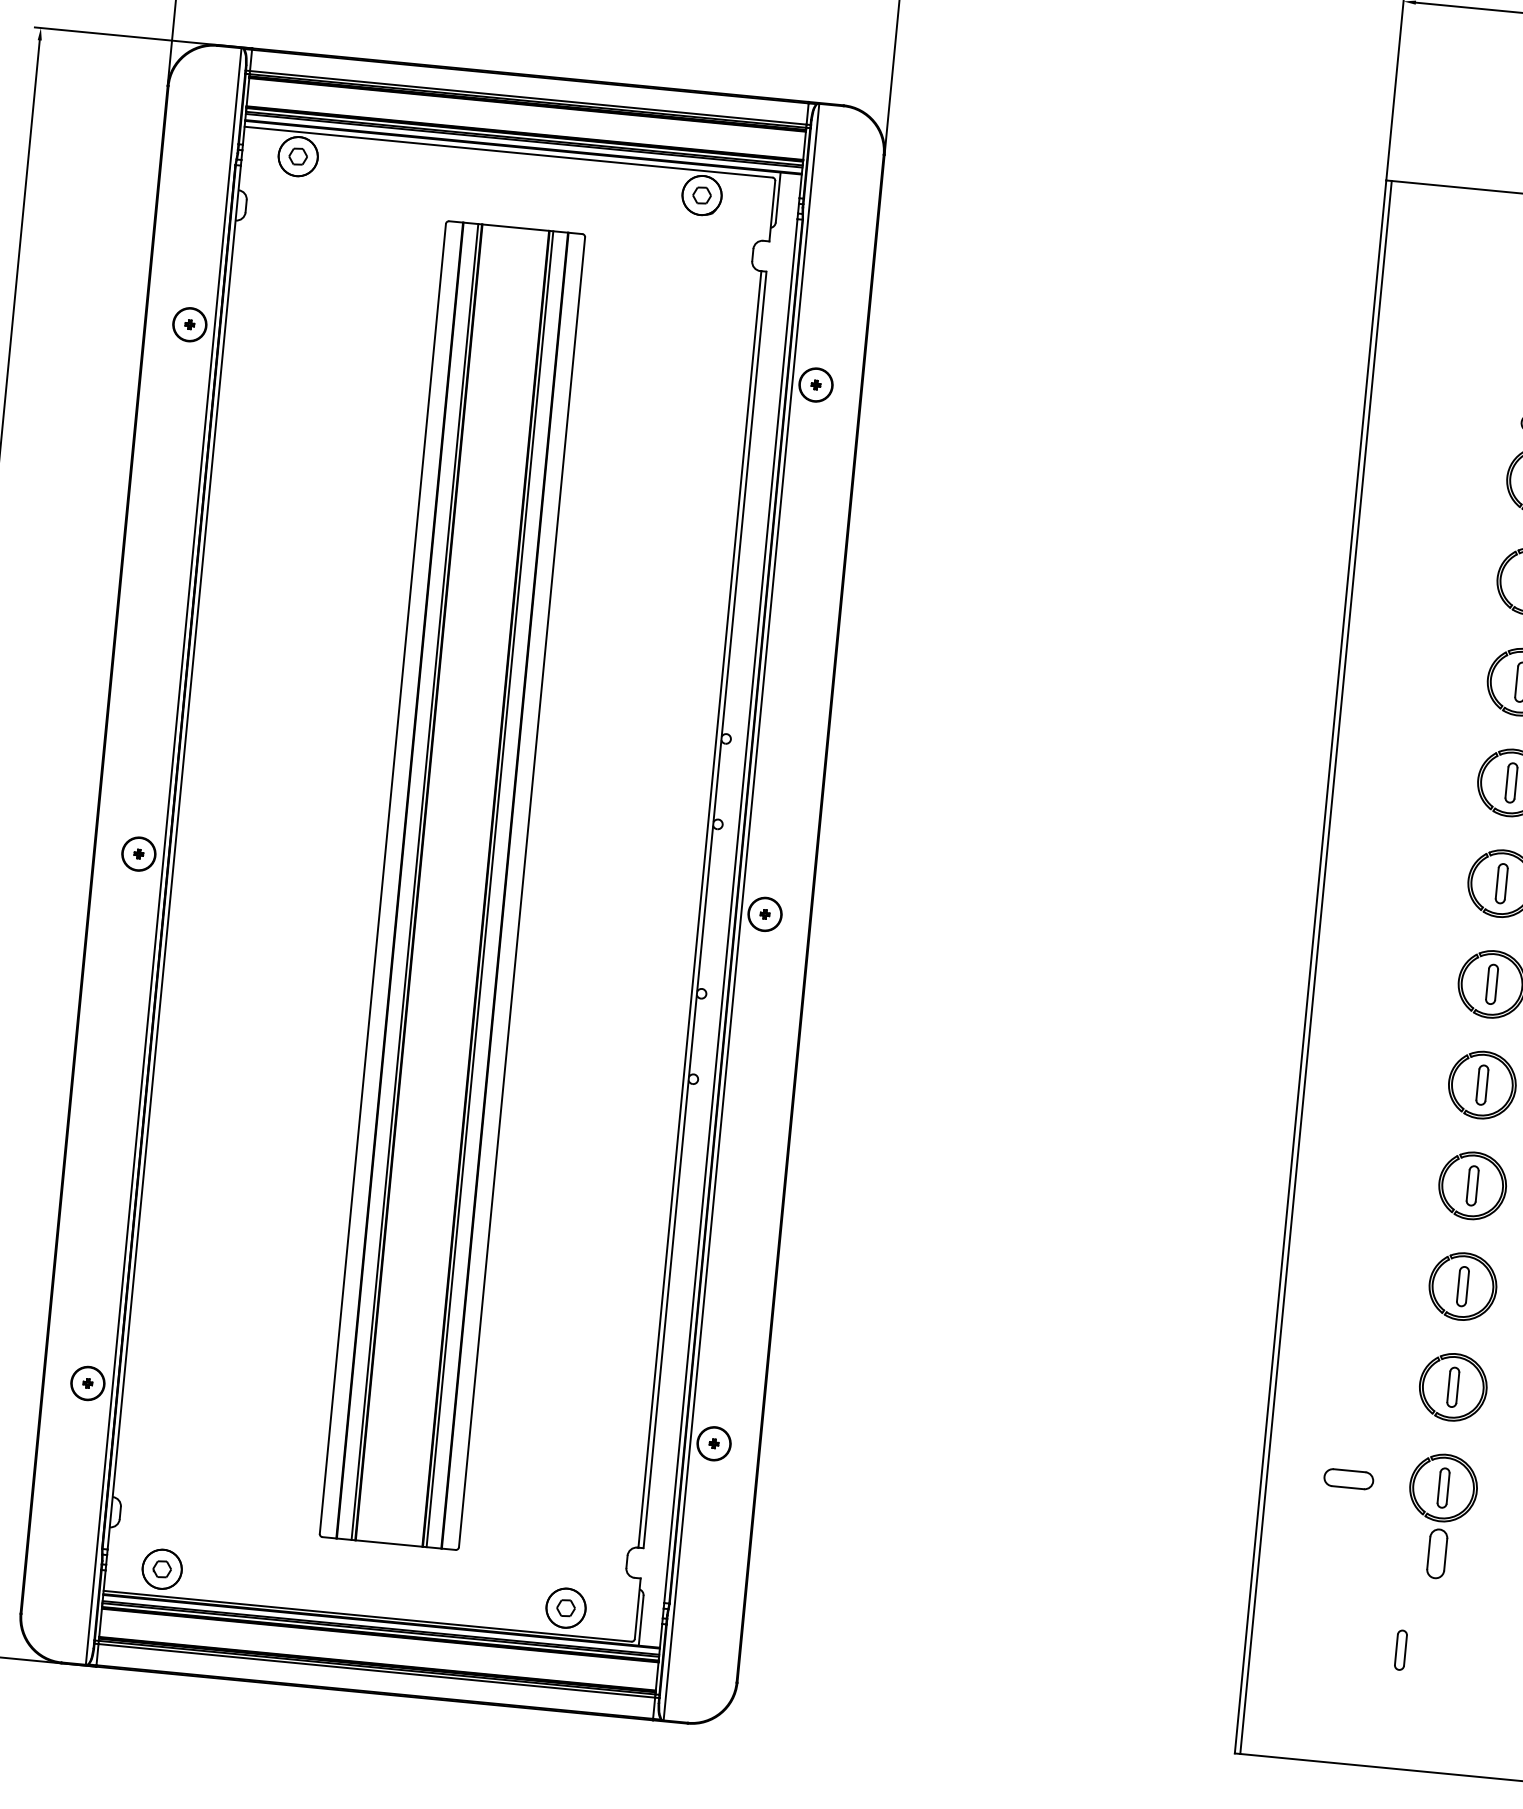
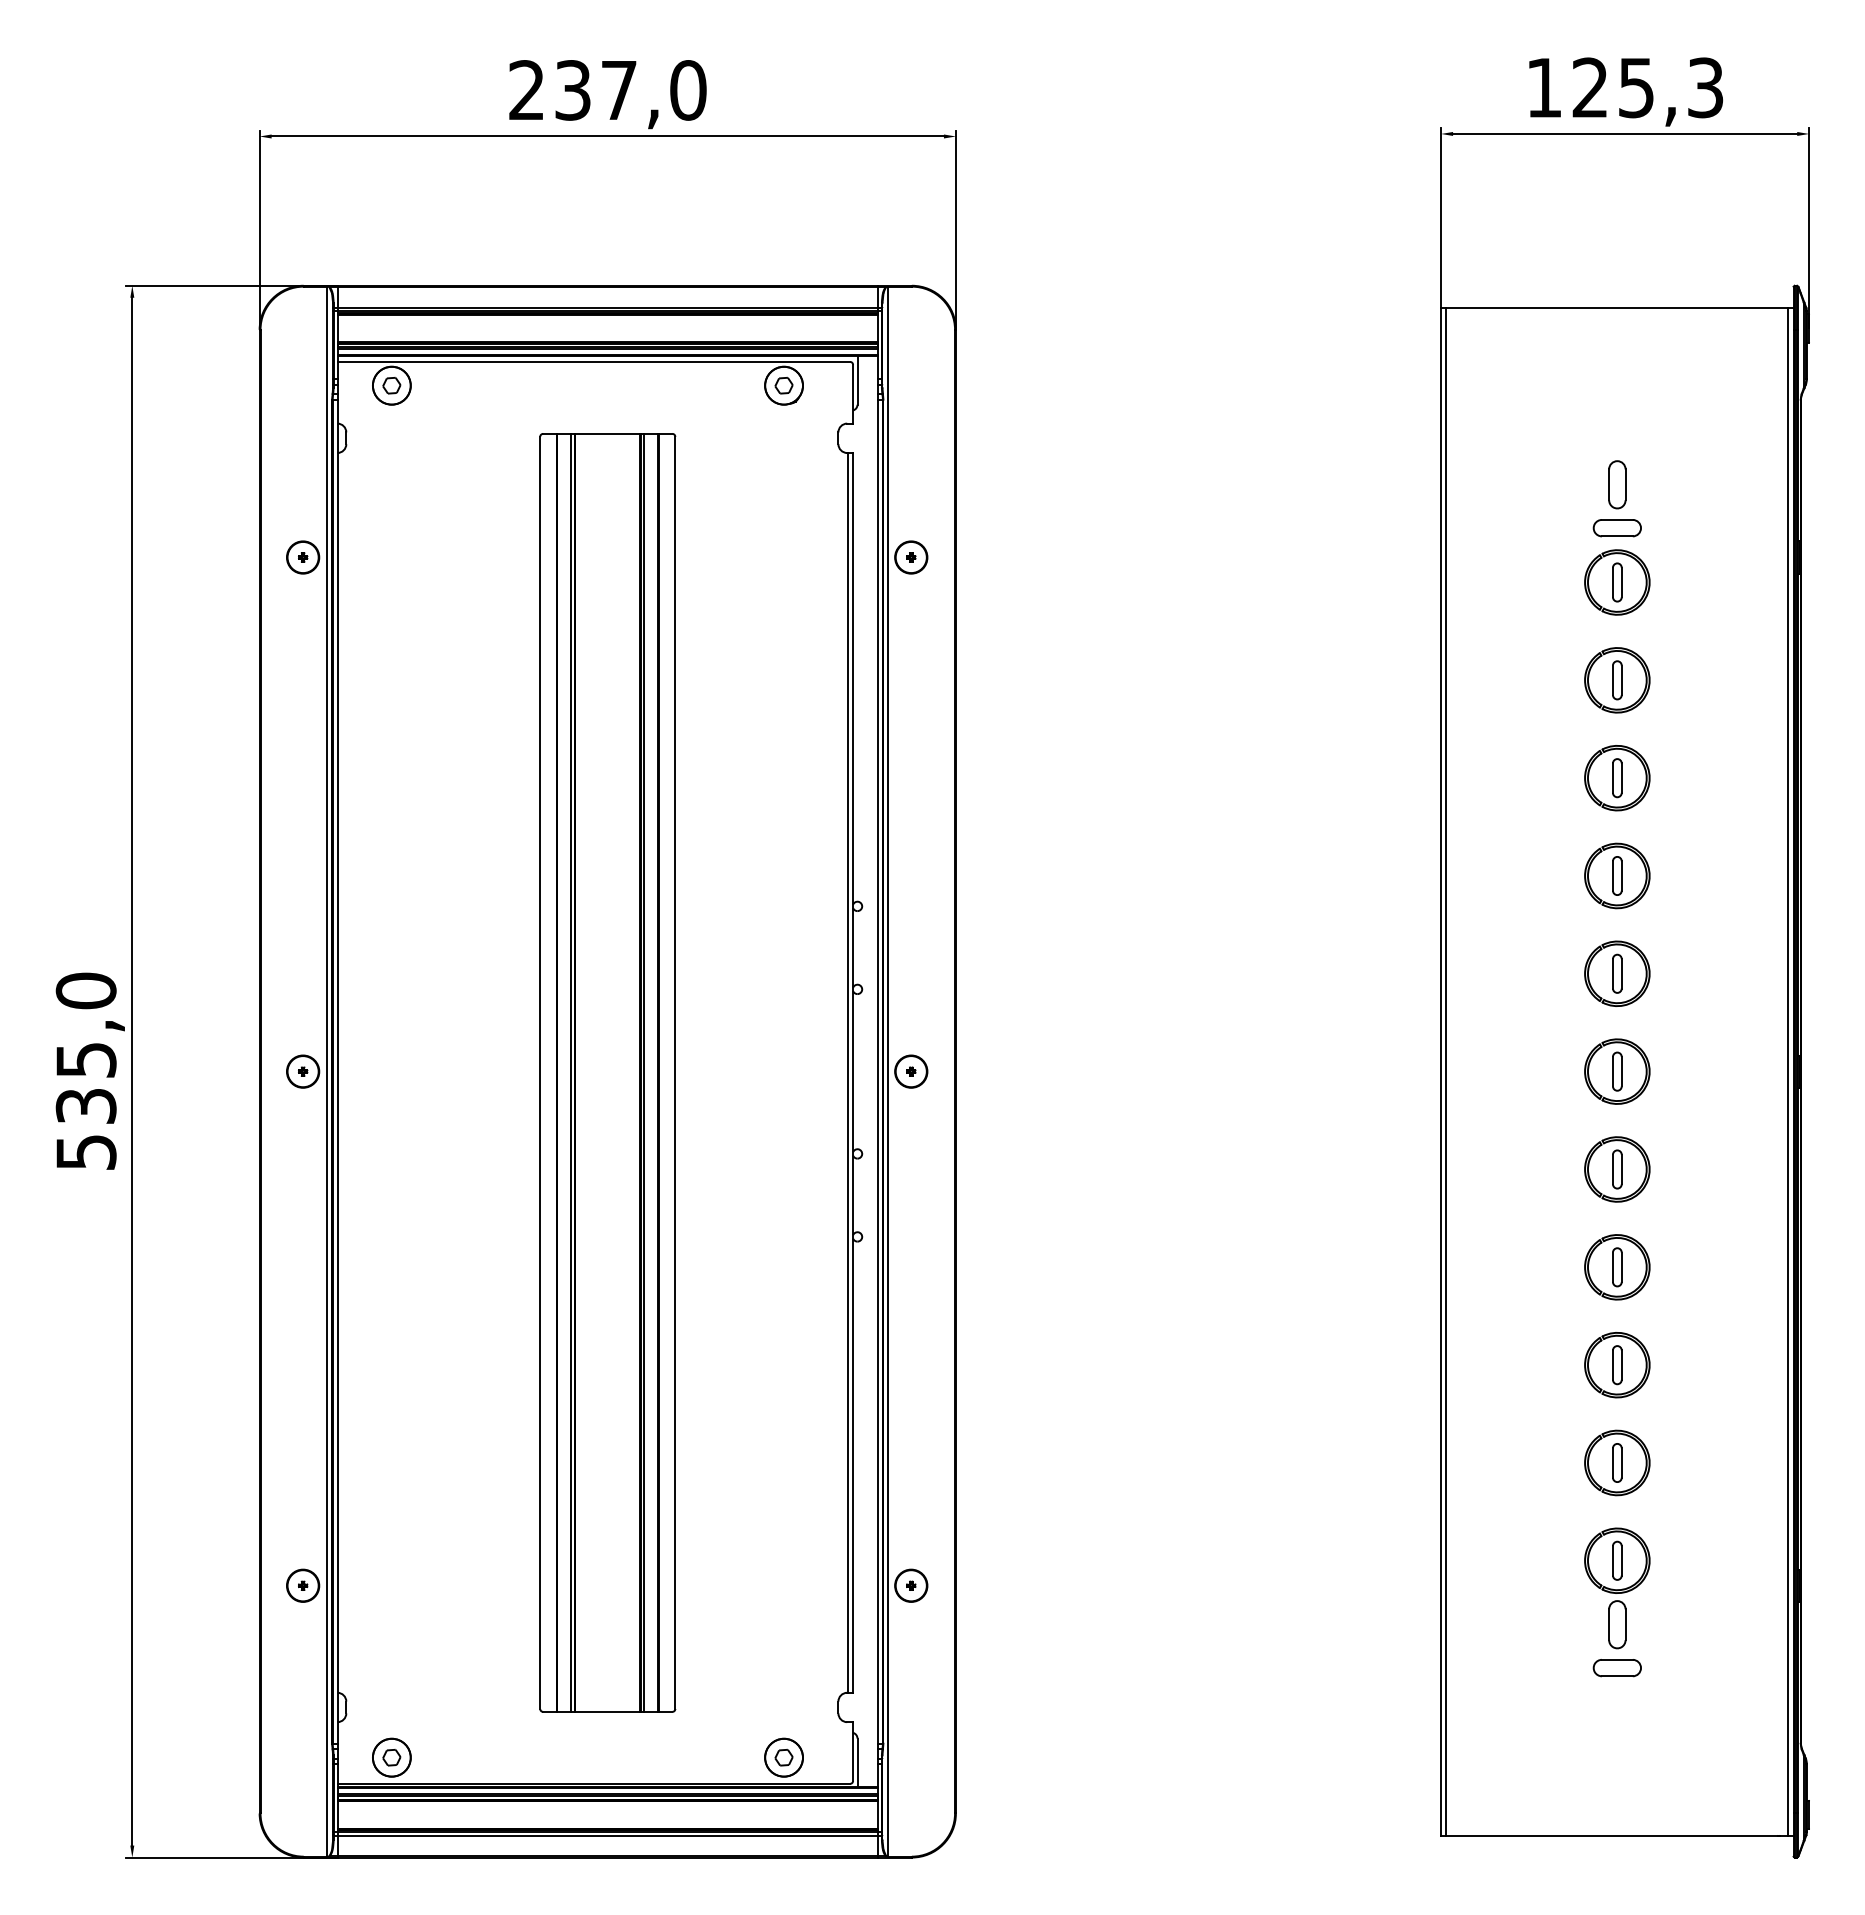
part: (1347, 1479) -> (1616, 1668), moved
part: (1401, 1649) -> (1591, 1720), removed

